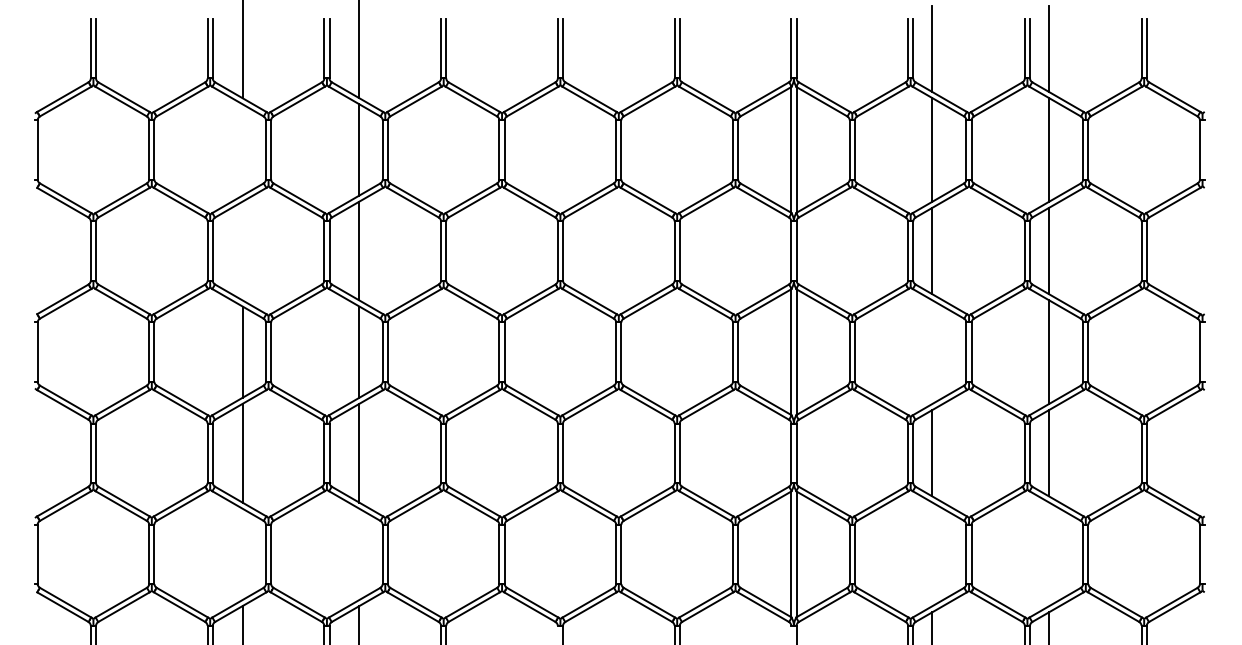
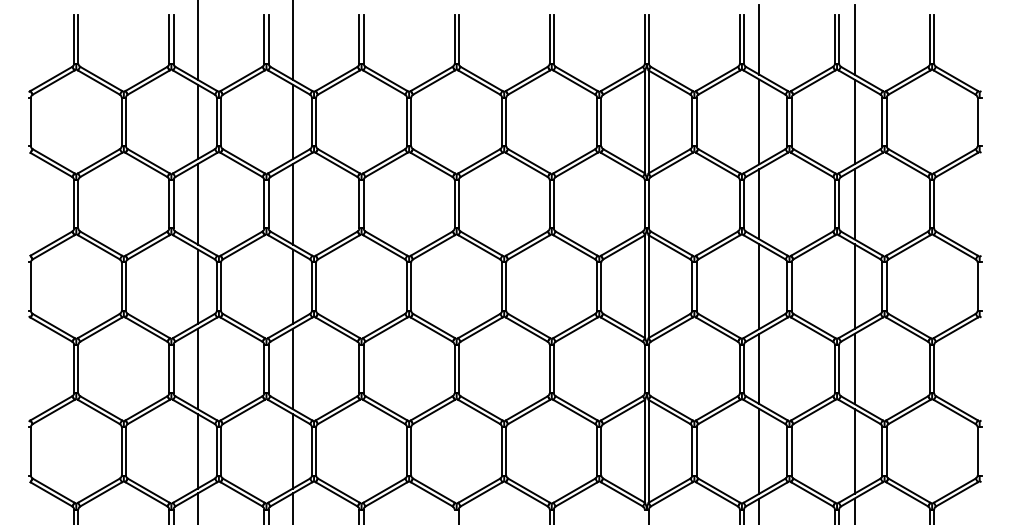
line: (242, 149) -> (197, 121), added
line: (242, 250) -> (197, 203), added
line: (932, 352) -> (759, 286), added
line: (242, 553) -> (197, 450), added
line: (359, 553) -> (293, 450), added
line: (932, 554) -> (759, 451), added
line: (1048, 554) -> (854, 451), added

